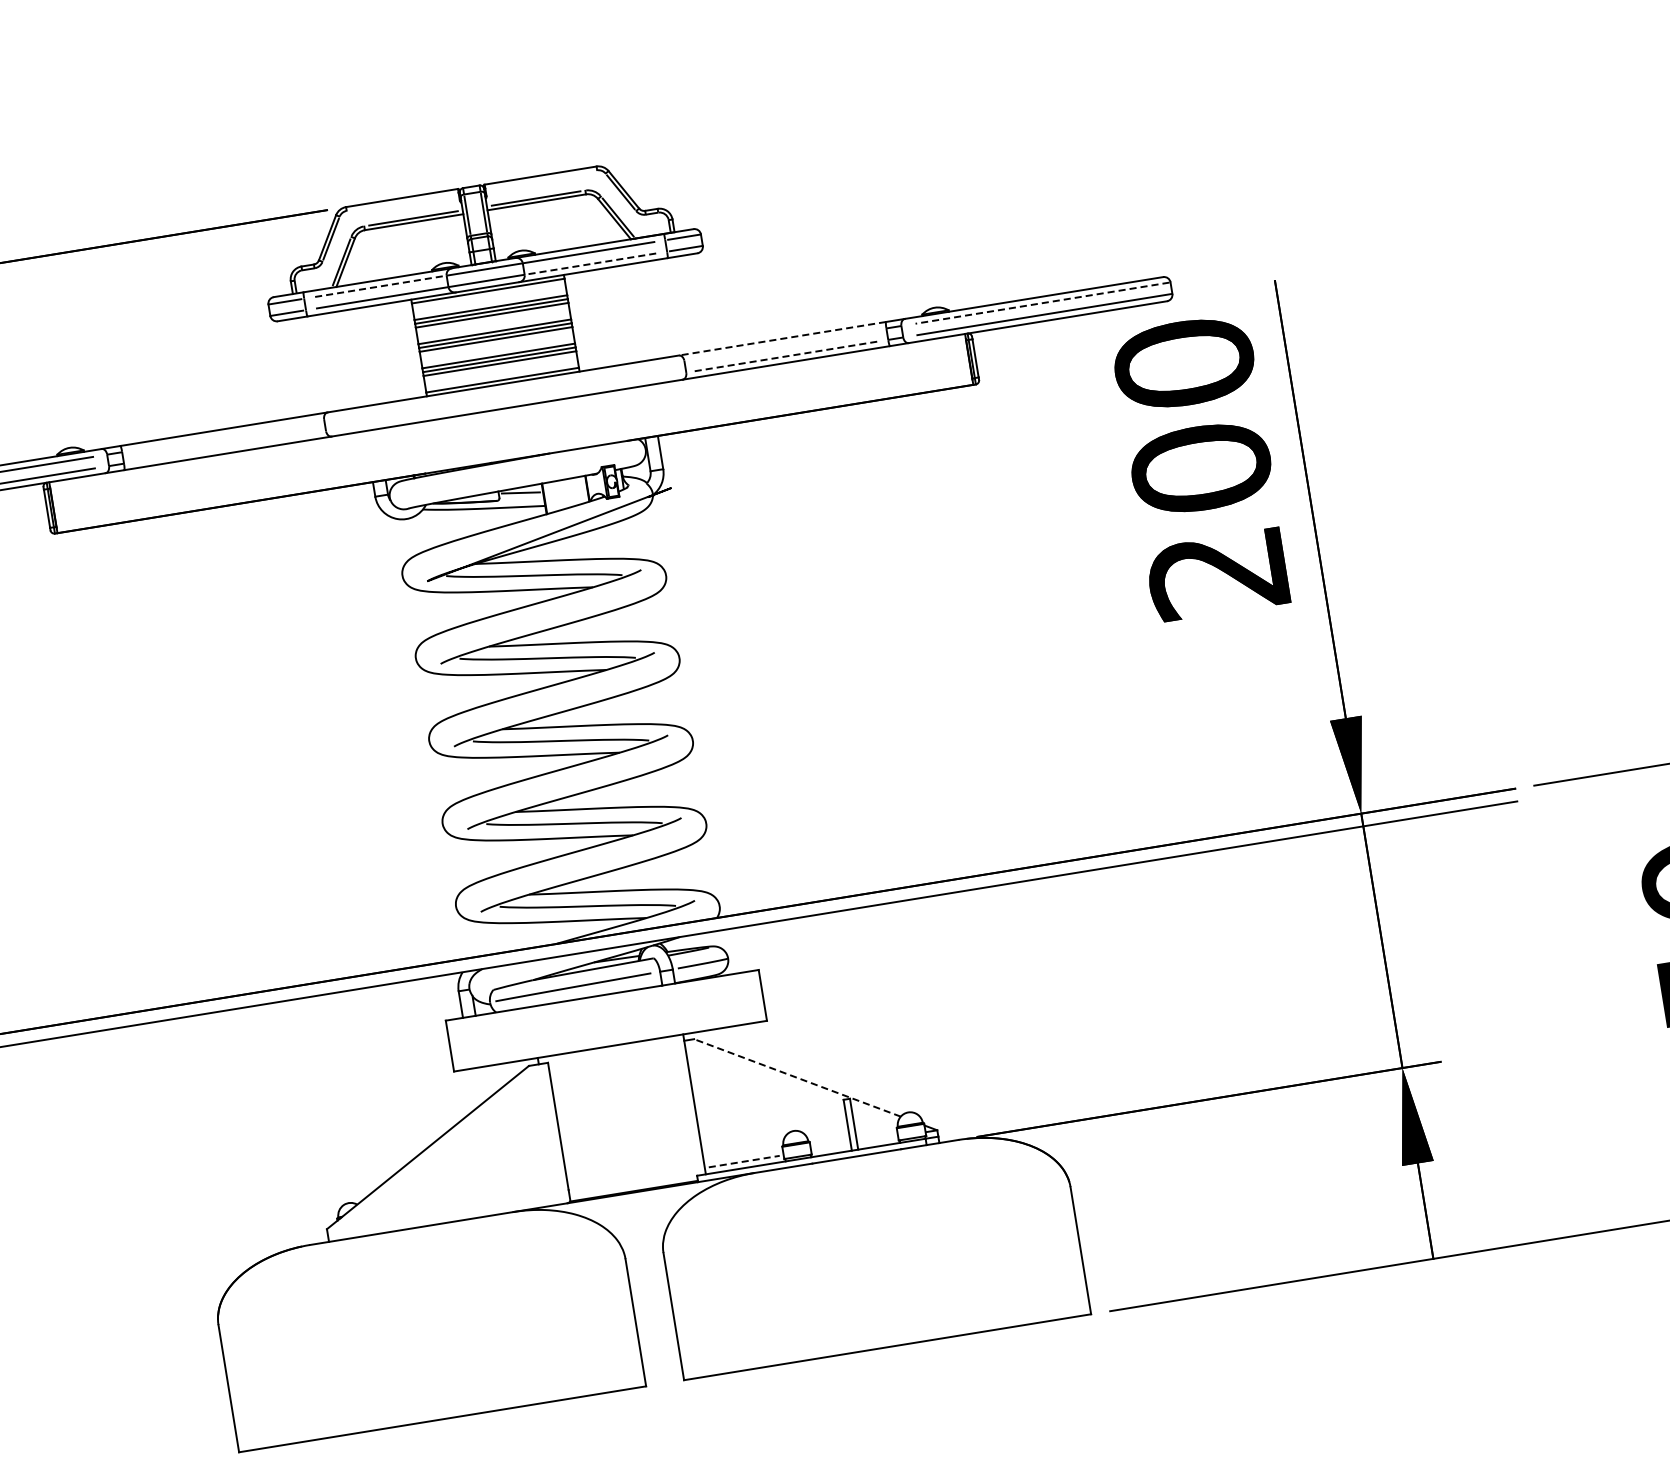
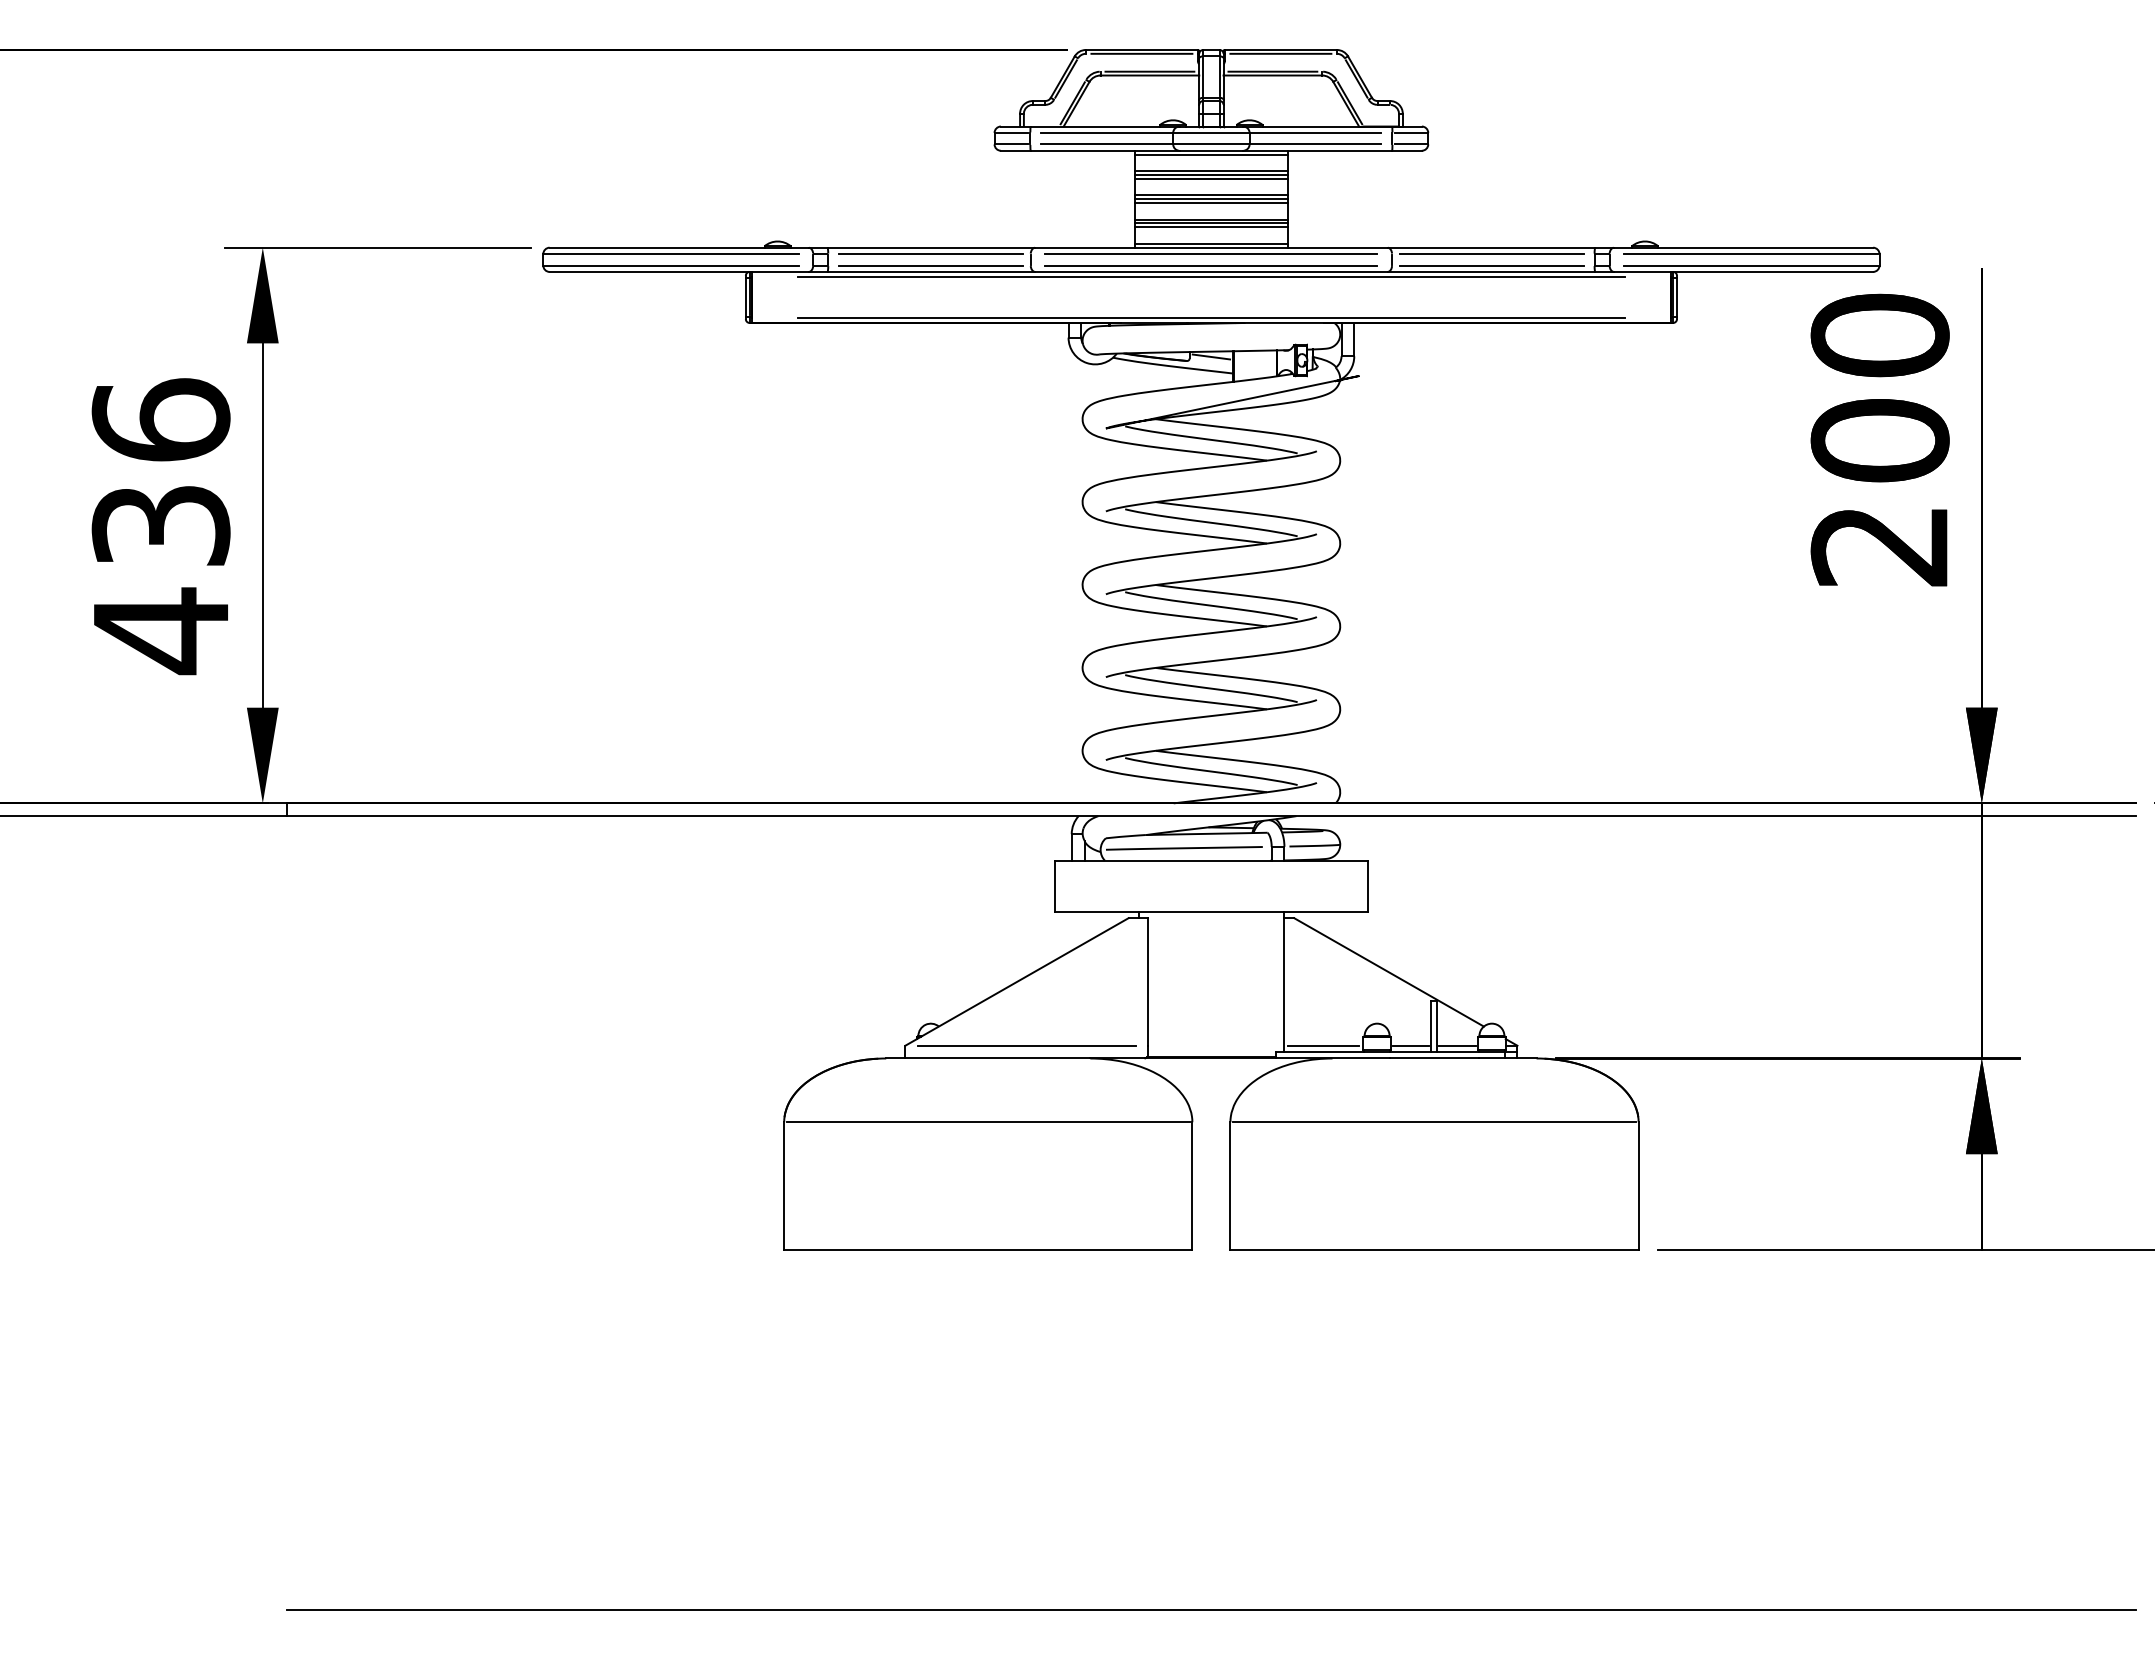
line: (540, 179) -> (1280, 53), added
line: (402, 201) -> (1141, 53), added
line: (590, 264) -> (1315, 144), dashed -> solid
line: (381, 285) -> (1107, 132), dashed -> solid
line: (1041, 303) -> (1750, 254), dashed -> solid
line: (782, 338) -> (1491, 247), dashed -> solid
line: (783, 345) -> (1491, 254), added
line: (785, 356) -> (1491, 265), dashed -> solid
line: (504, 390) -> (1211, 254), added
line: (506, 401) -> (1211, 265), added
line: (508, 413) -> (1211, 277), added
line: (224, 436) -> (930, 254), added
line: (226, 447) -> (930, 265), added
line: (514, 453) -> (1211, 317), added
line: (796, 1078) -> (1388, 972), dashed -> solid
line: (877, 1139) -> (1457, 1045), added
line: (830, 1147) -> (1410, 1045), added
line: (743, 1161) -> (1323, 1045), dashed -> solid
line: (447, 1209) -> (1026, 1045), added
line: (867, 1220) -> (1434, 1122), added
line: (421, 1292) -> (987, 1122), added

